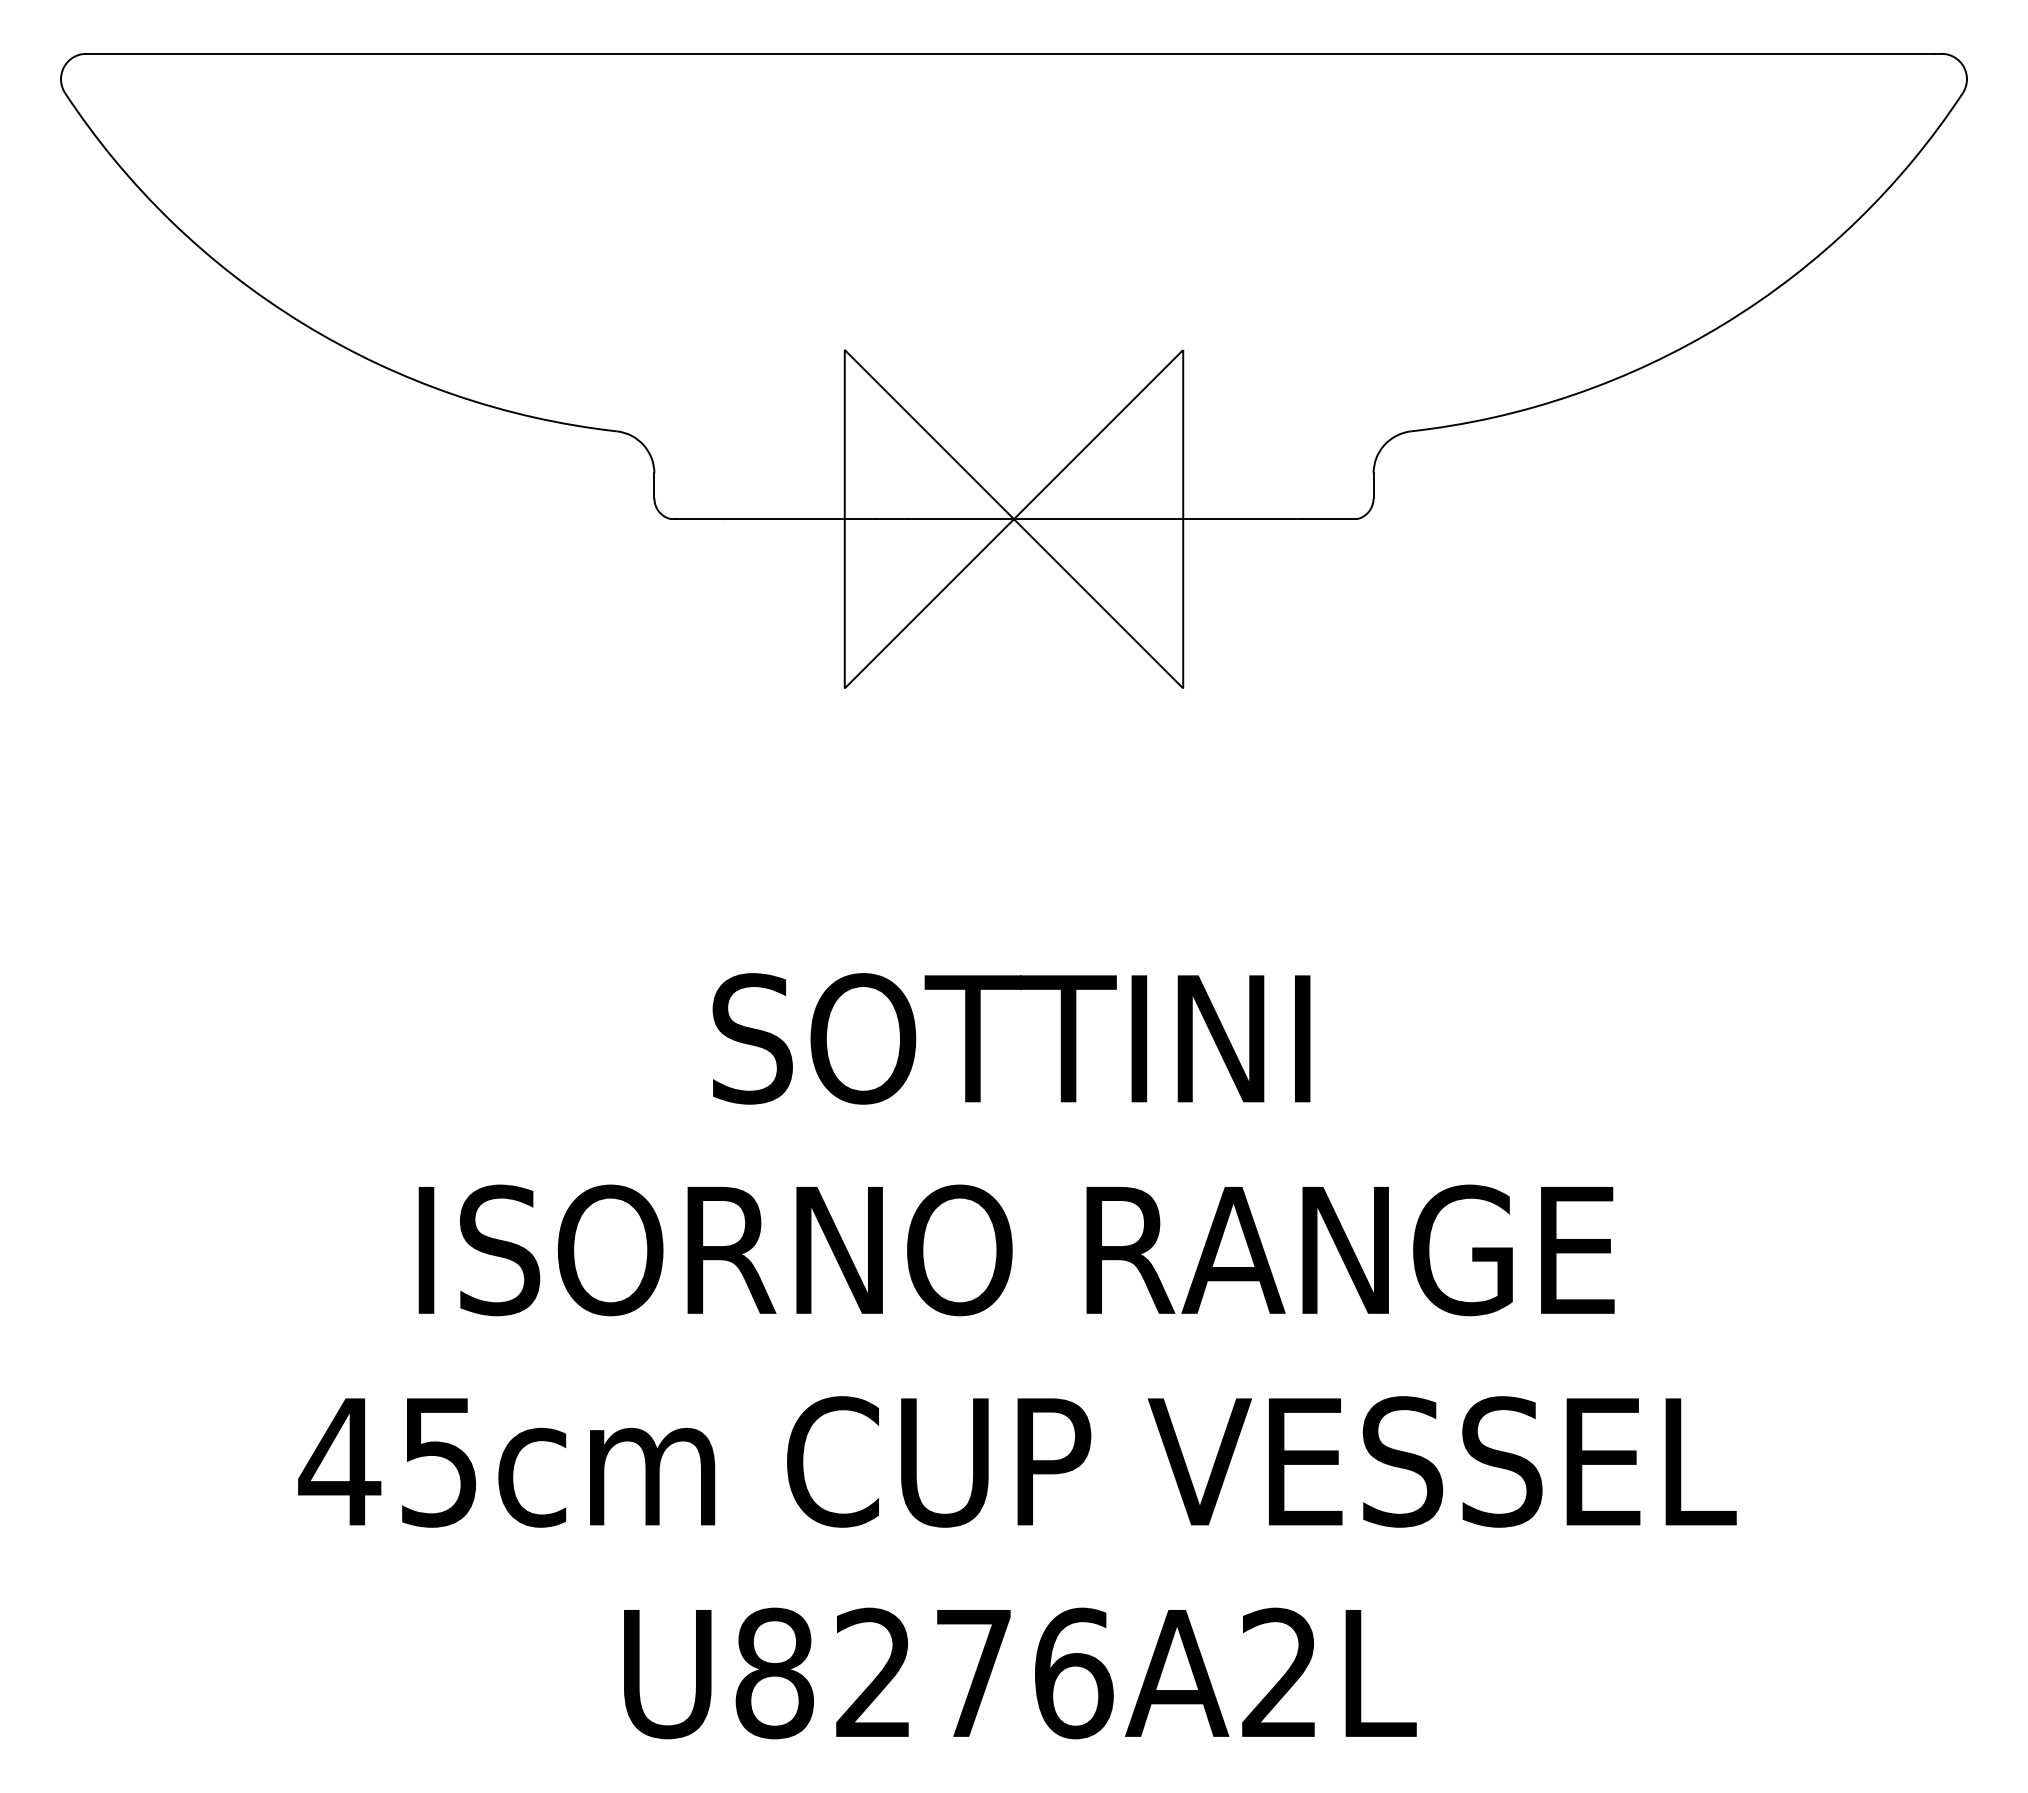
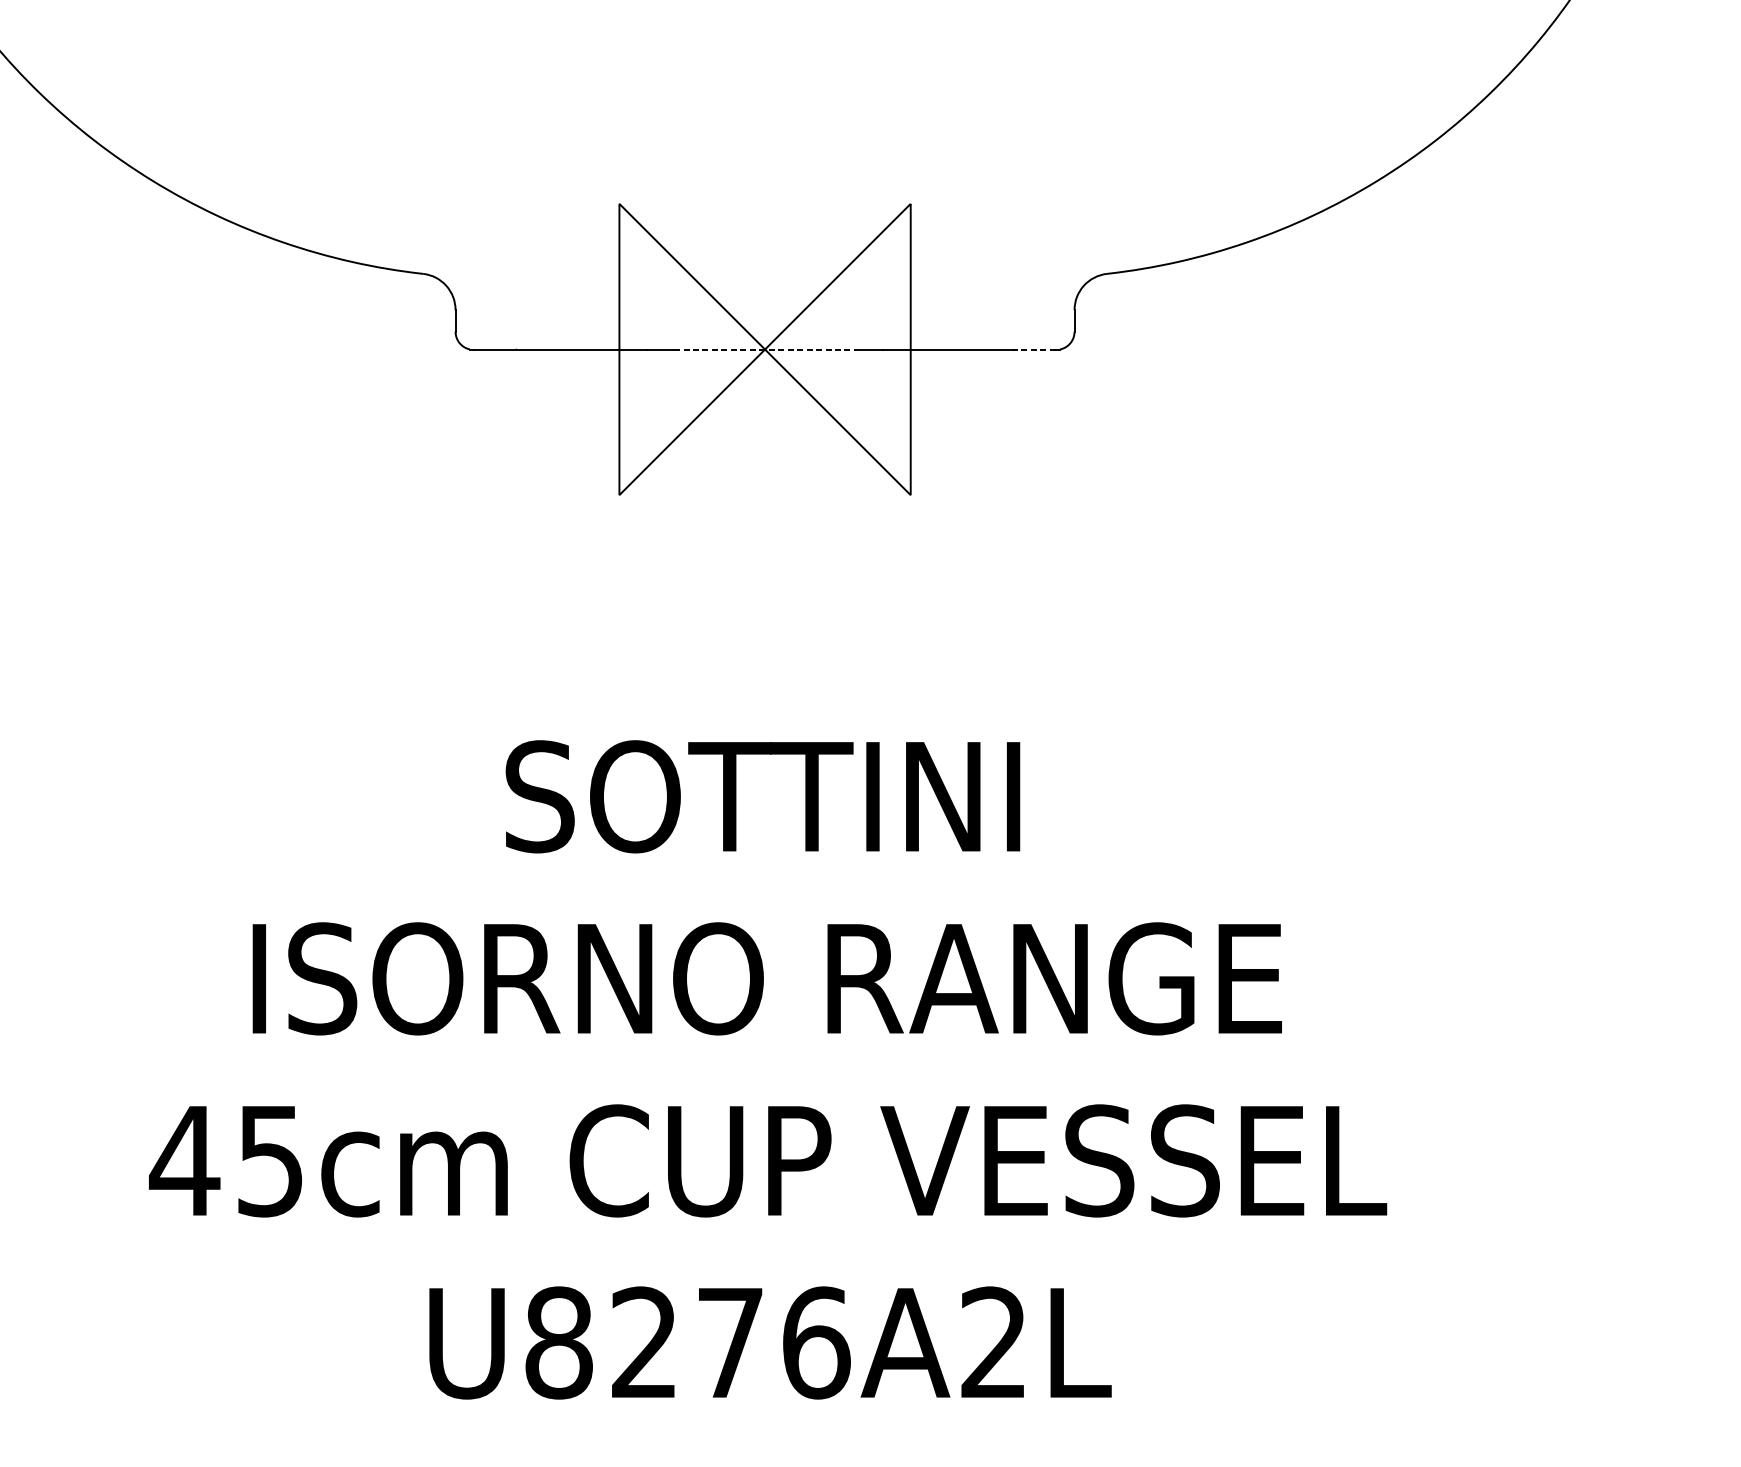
line: (1014, 519) -> (765, 349), solid -> dashed
line: (1326, 519) -> (1034, 349), solid -> dashed

